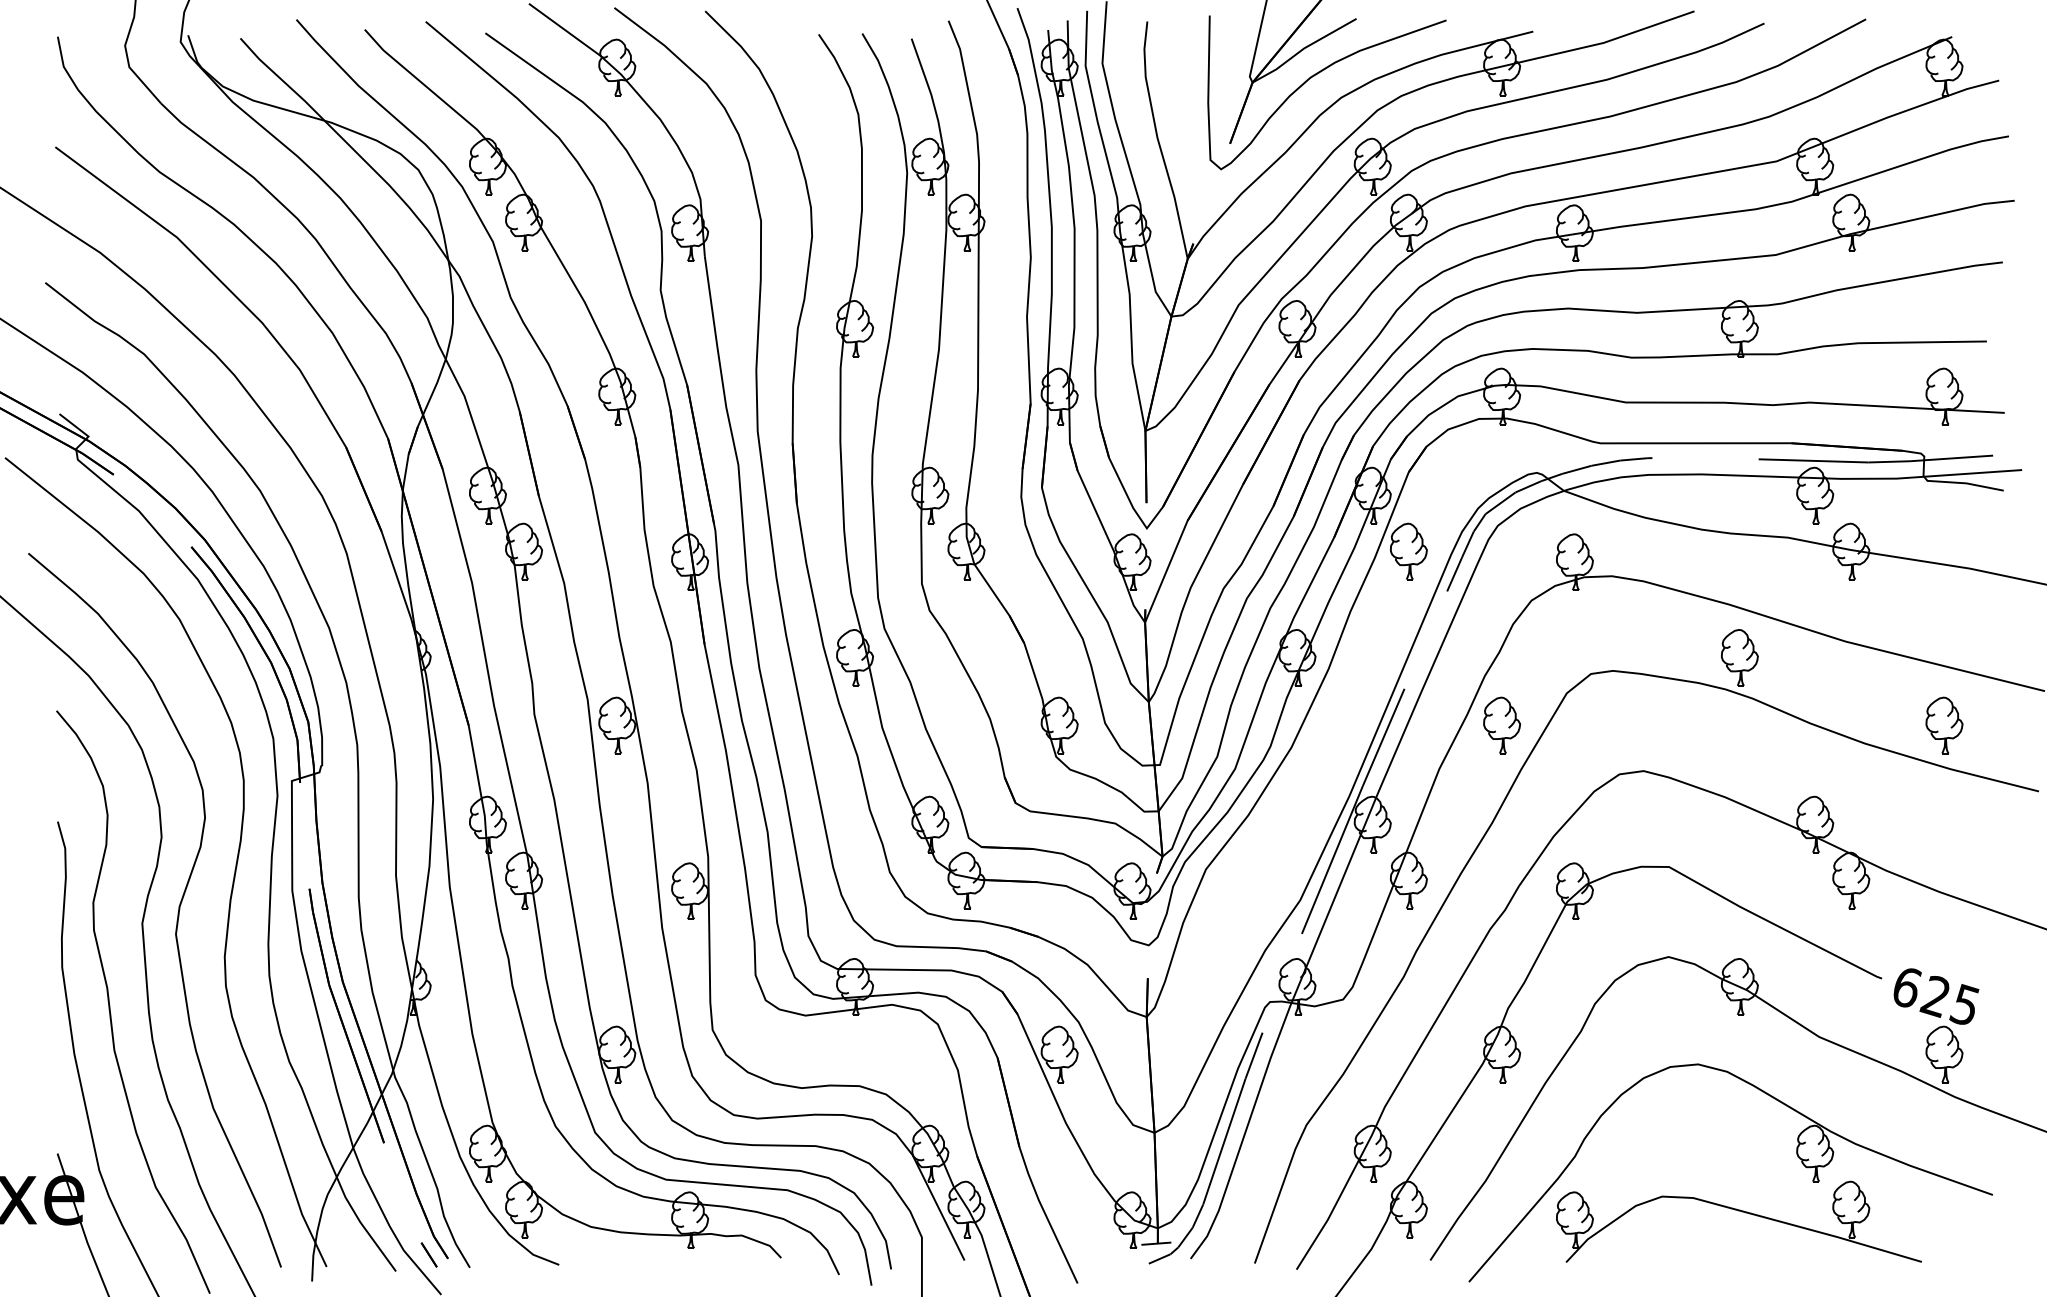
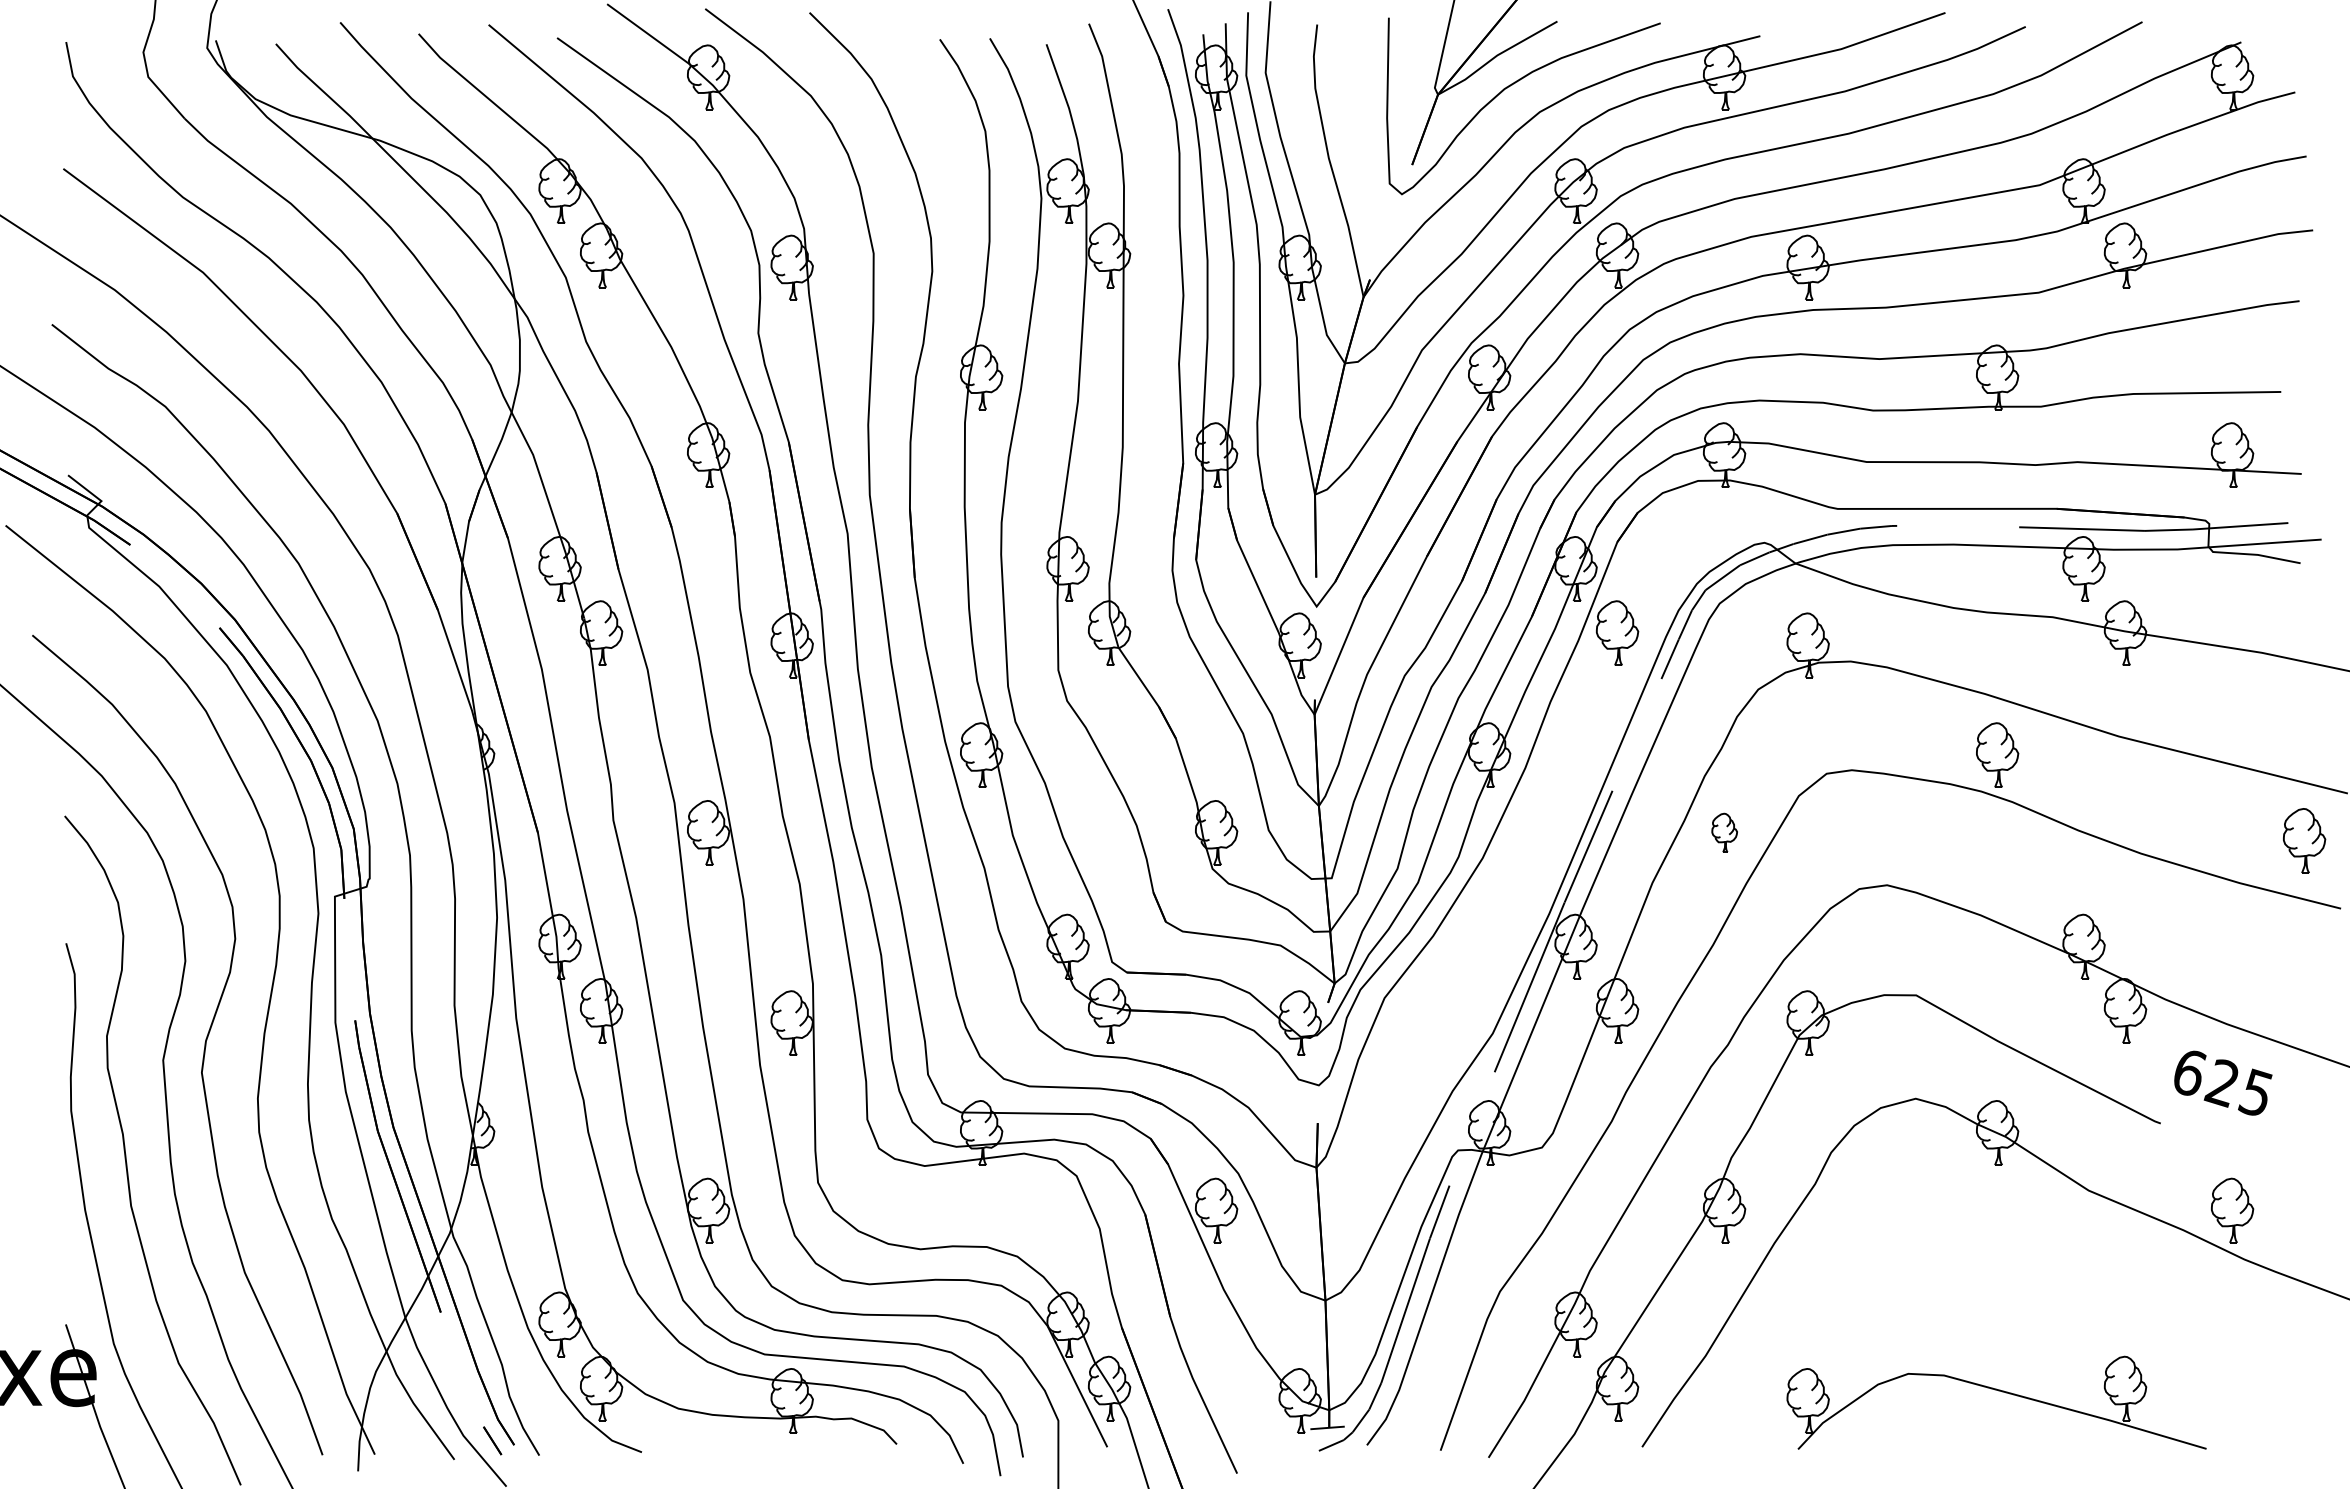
part: (1502, 725) -> (1724, 832), size x0.6
part: (1944, 725) -> (2304, 840), moved
text: (1936, 995) -> (2223, 1082), moved
part: (1796, 1154) -> (2062, 1325), removed

